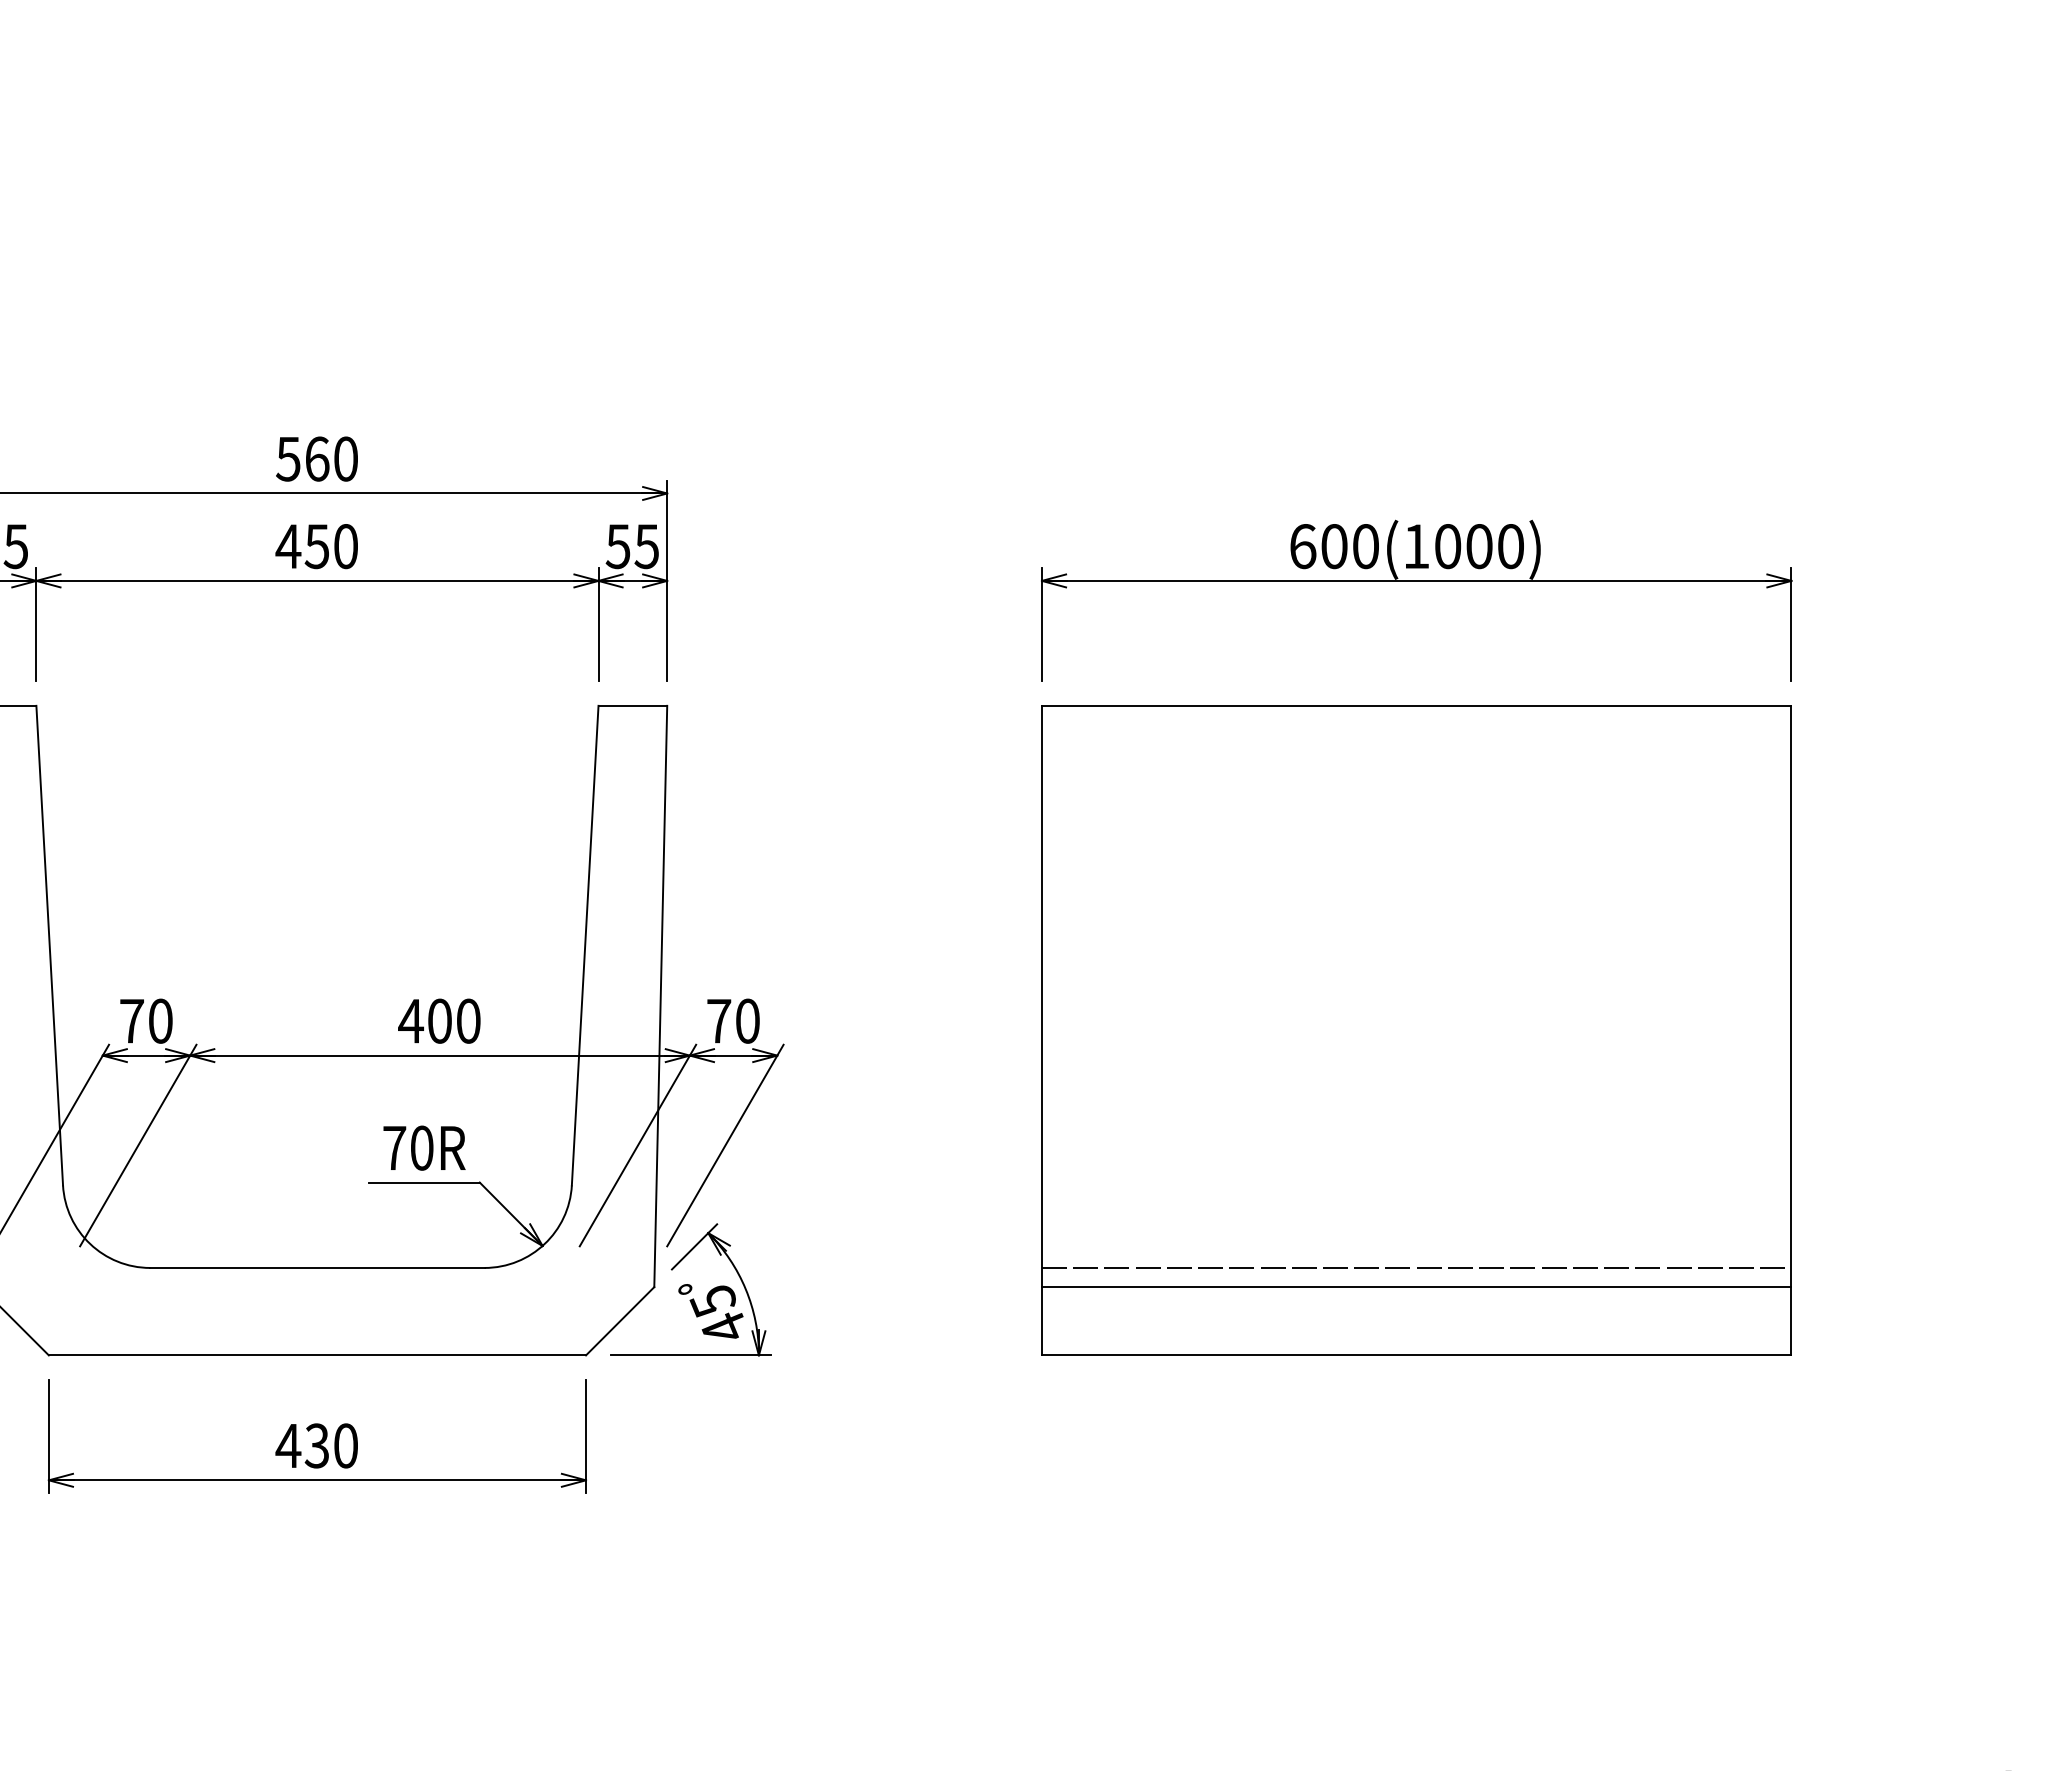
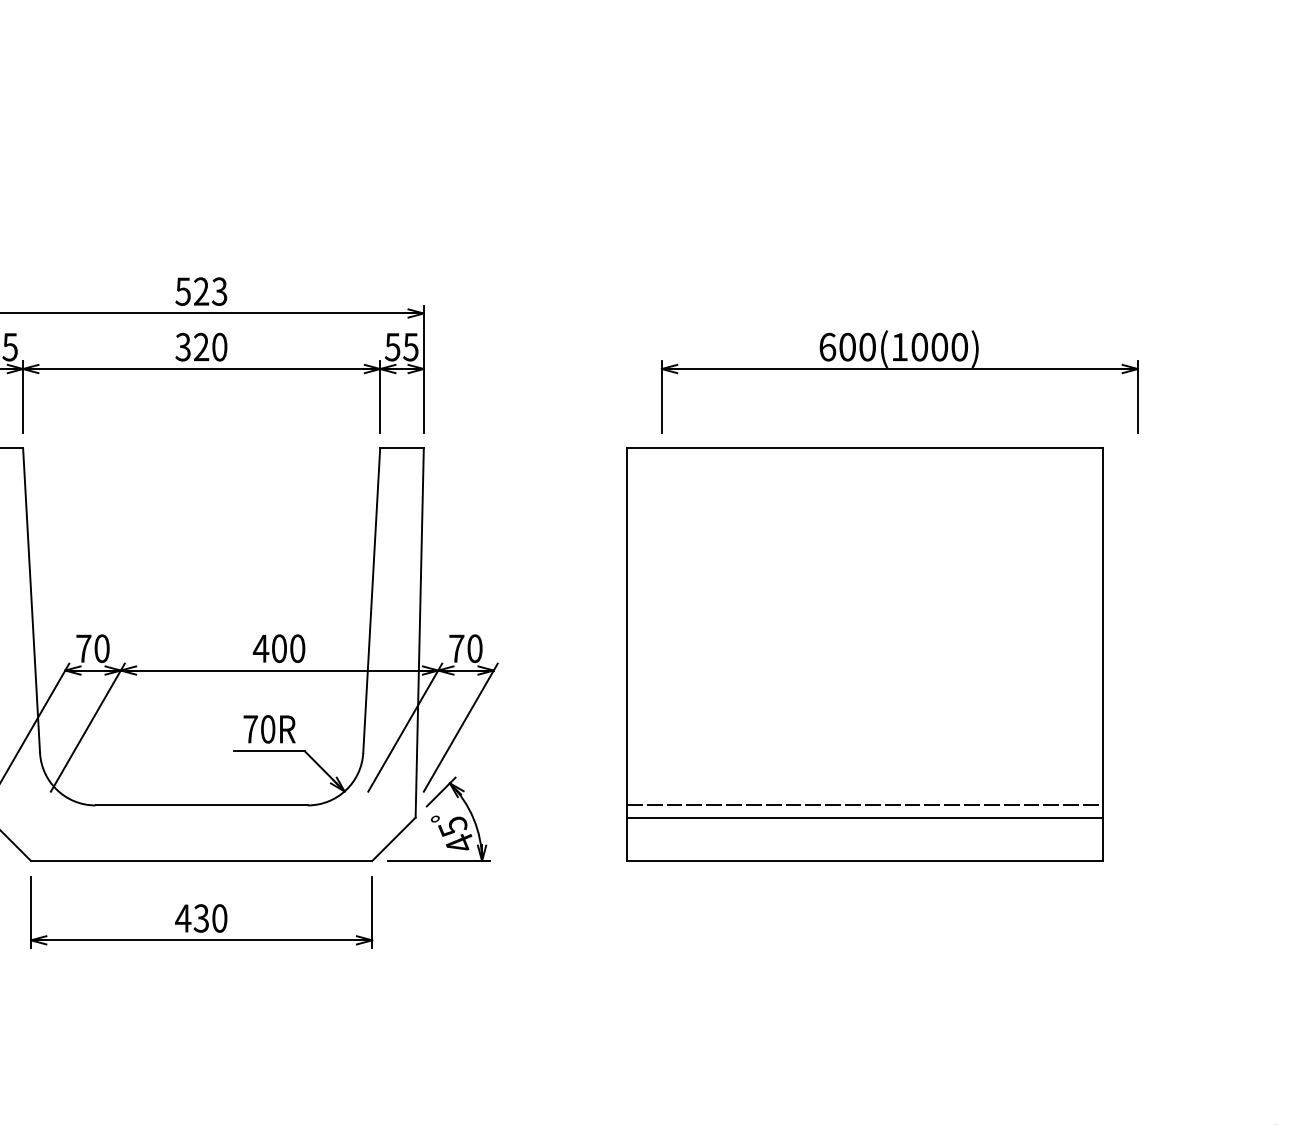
text: (331, 458) -> (210, 291), 560 -> 523
text: (303, 545) -> (192, 346), 450 -> 320
part: (1416, 1030) -> (864, 654), moved

